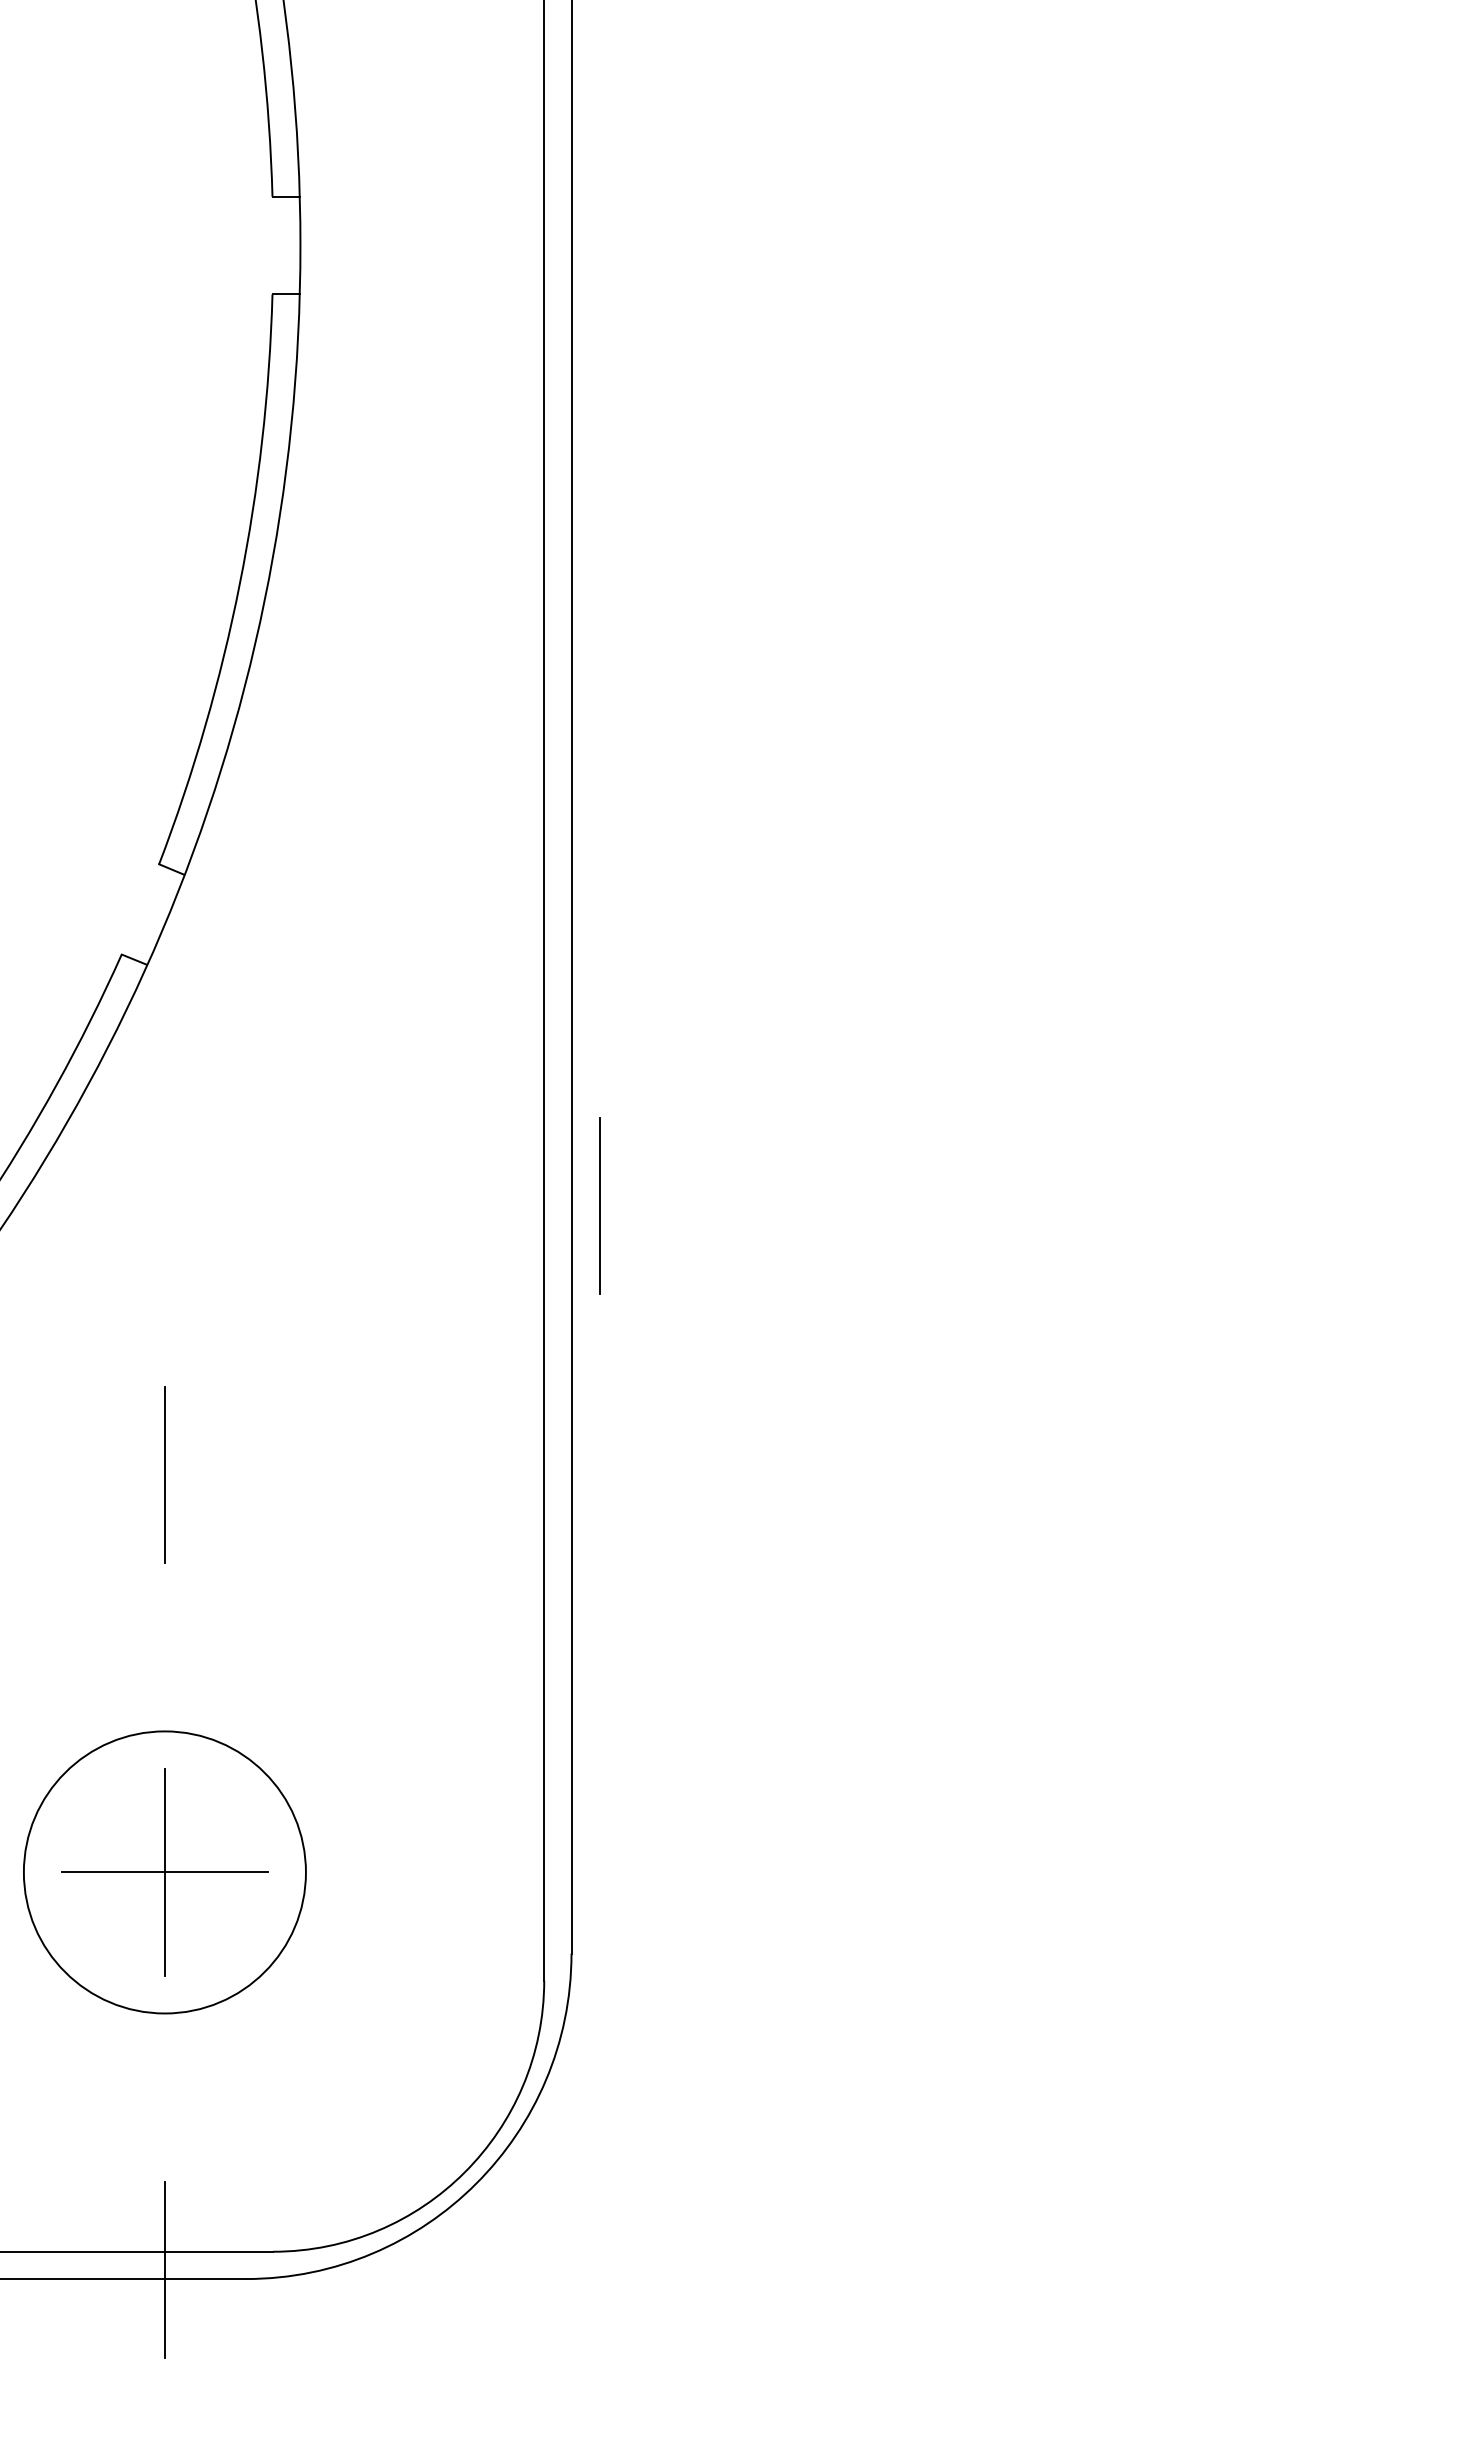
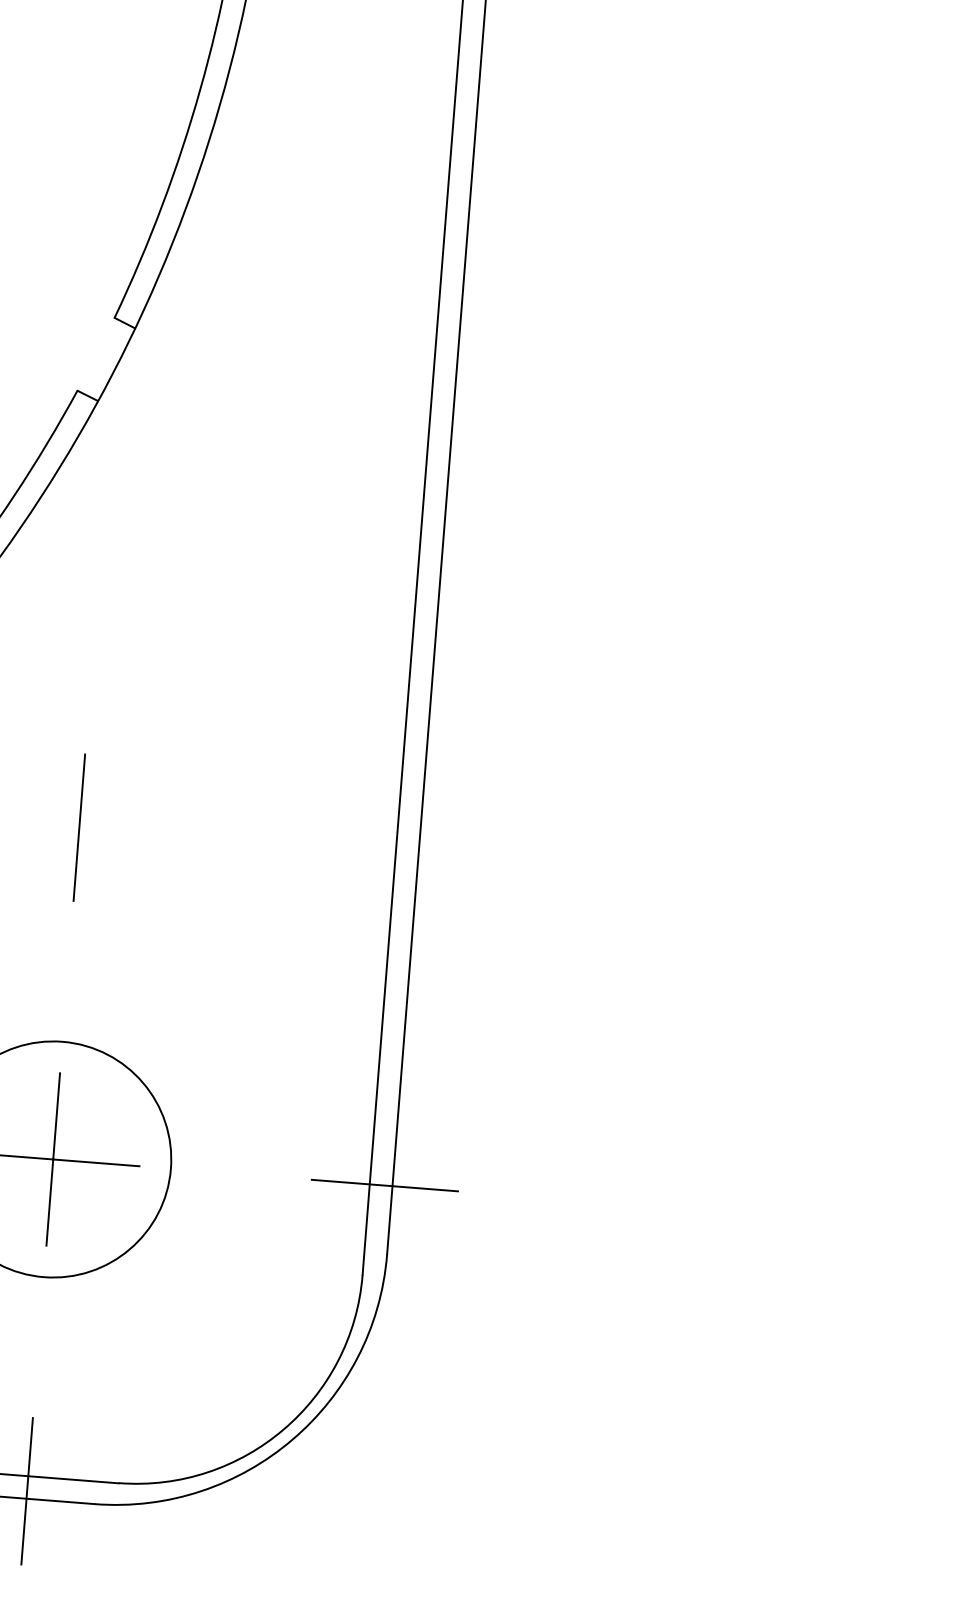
line: (599, 1205) -> (459, 631), removed
line: (562, 1872) -> (384, 1185), added

